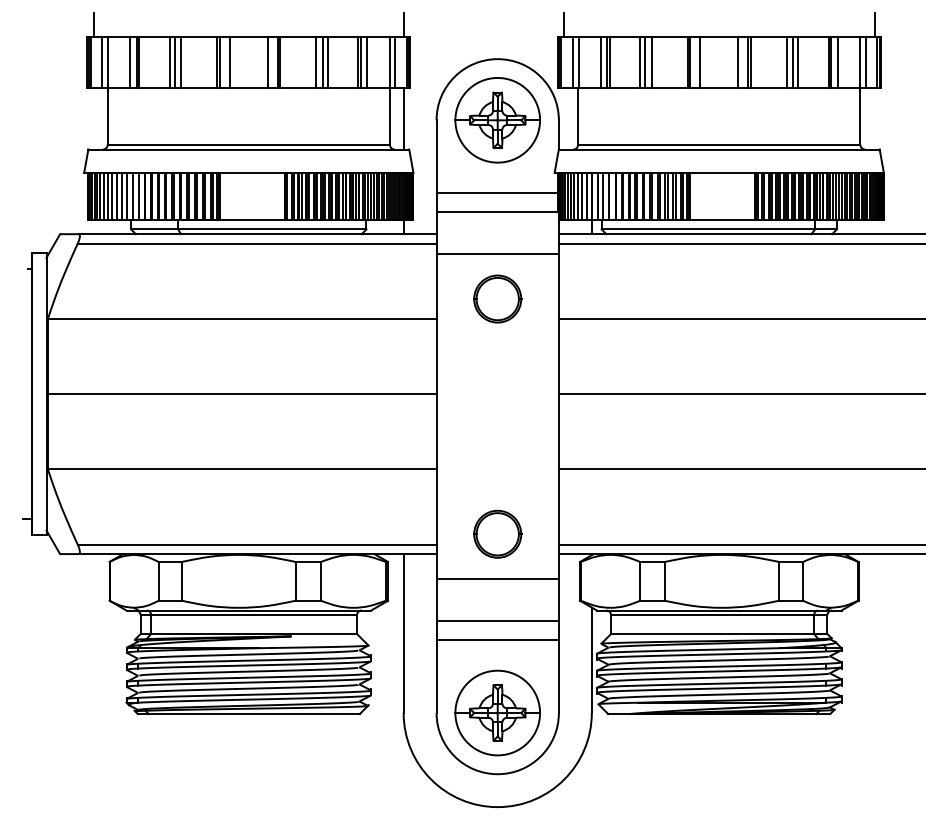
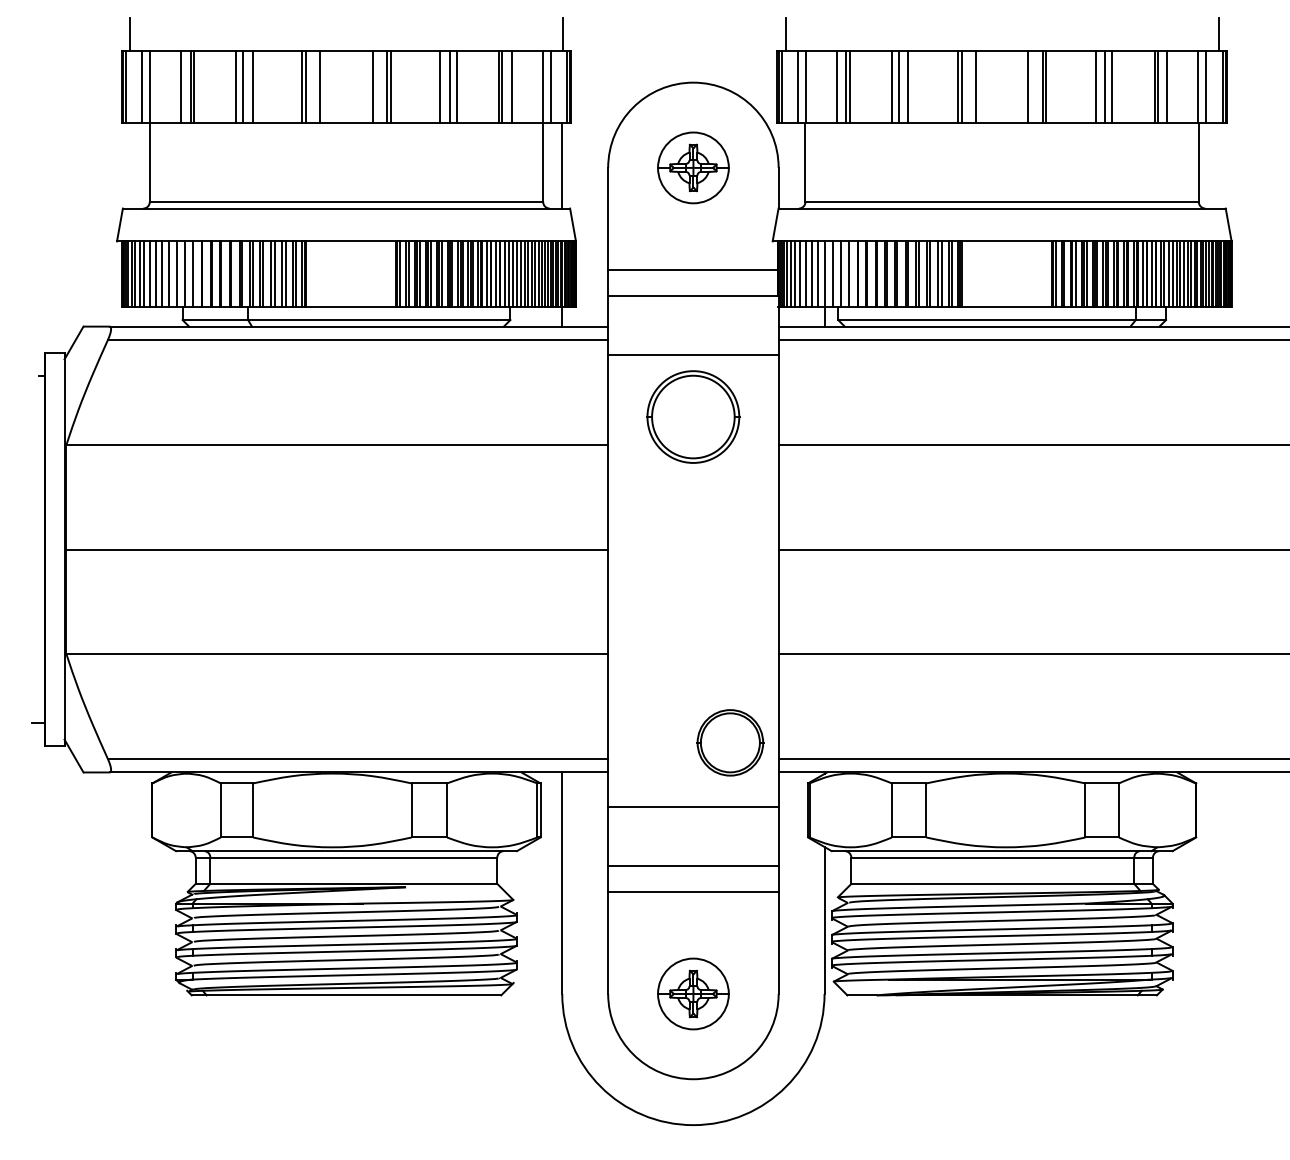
part: (497, 120) -> (693, 167), size x0.6
part: (497, 298) -> (693, 416), size x1.4
part: (497, 534) -> (730, 742), moved
part: (497, 712) -> (693, 993), size x0.6

